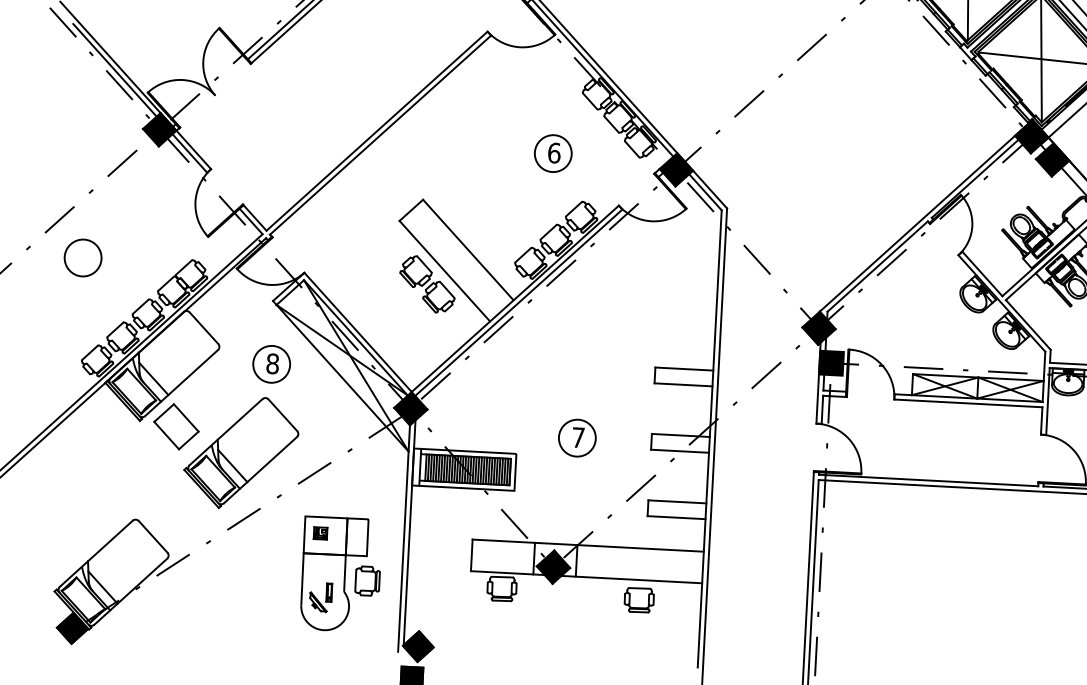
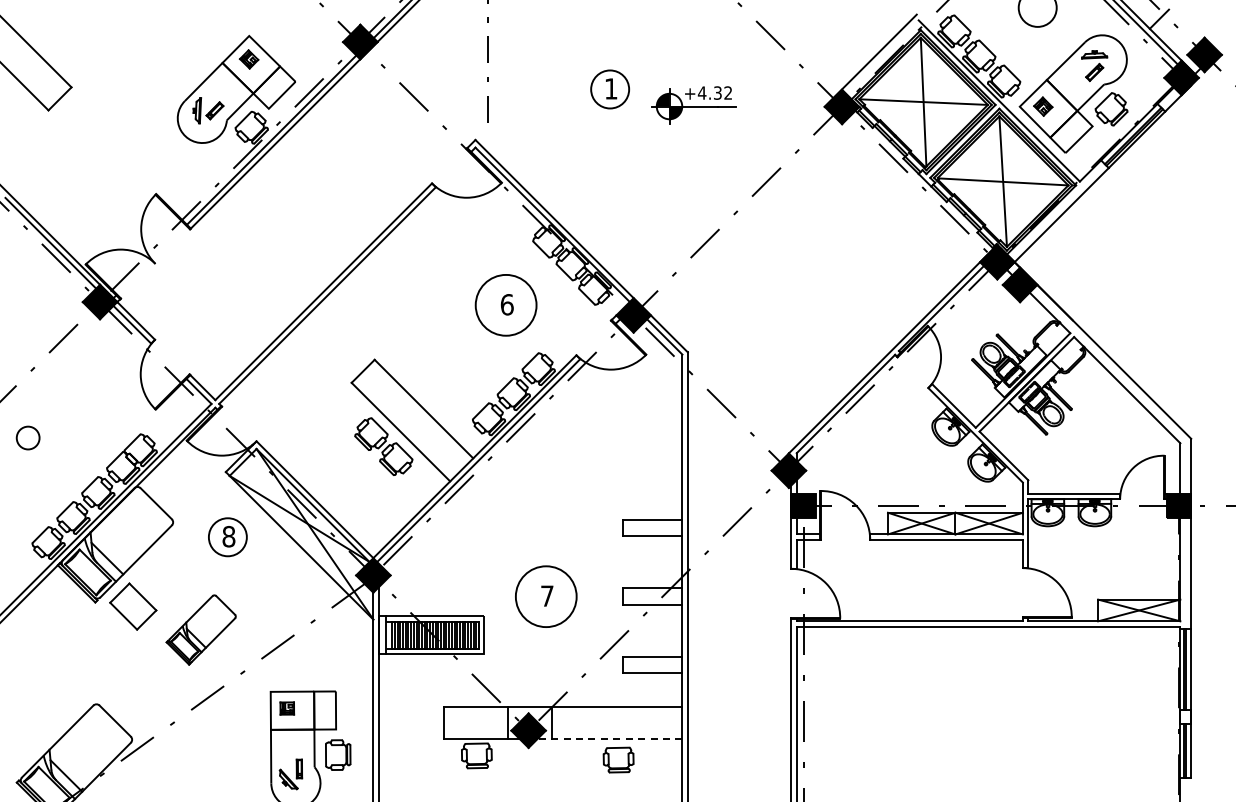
circle: (553, 153) -> (506, 305), size x1.6
circle: (83, 258) -> (28, 438), size x0.6
circle: (577, 437) -> (546, 596), size x1.6
part: (240, 452) -> (200, 629), size x0.6
line: (631, 579) -> (609, 739), solid -> dashed

